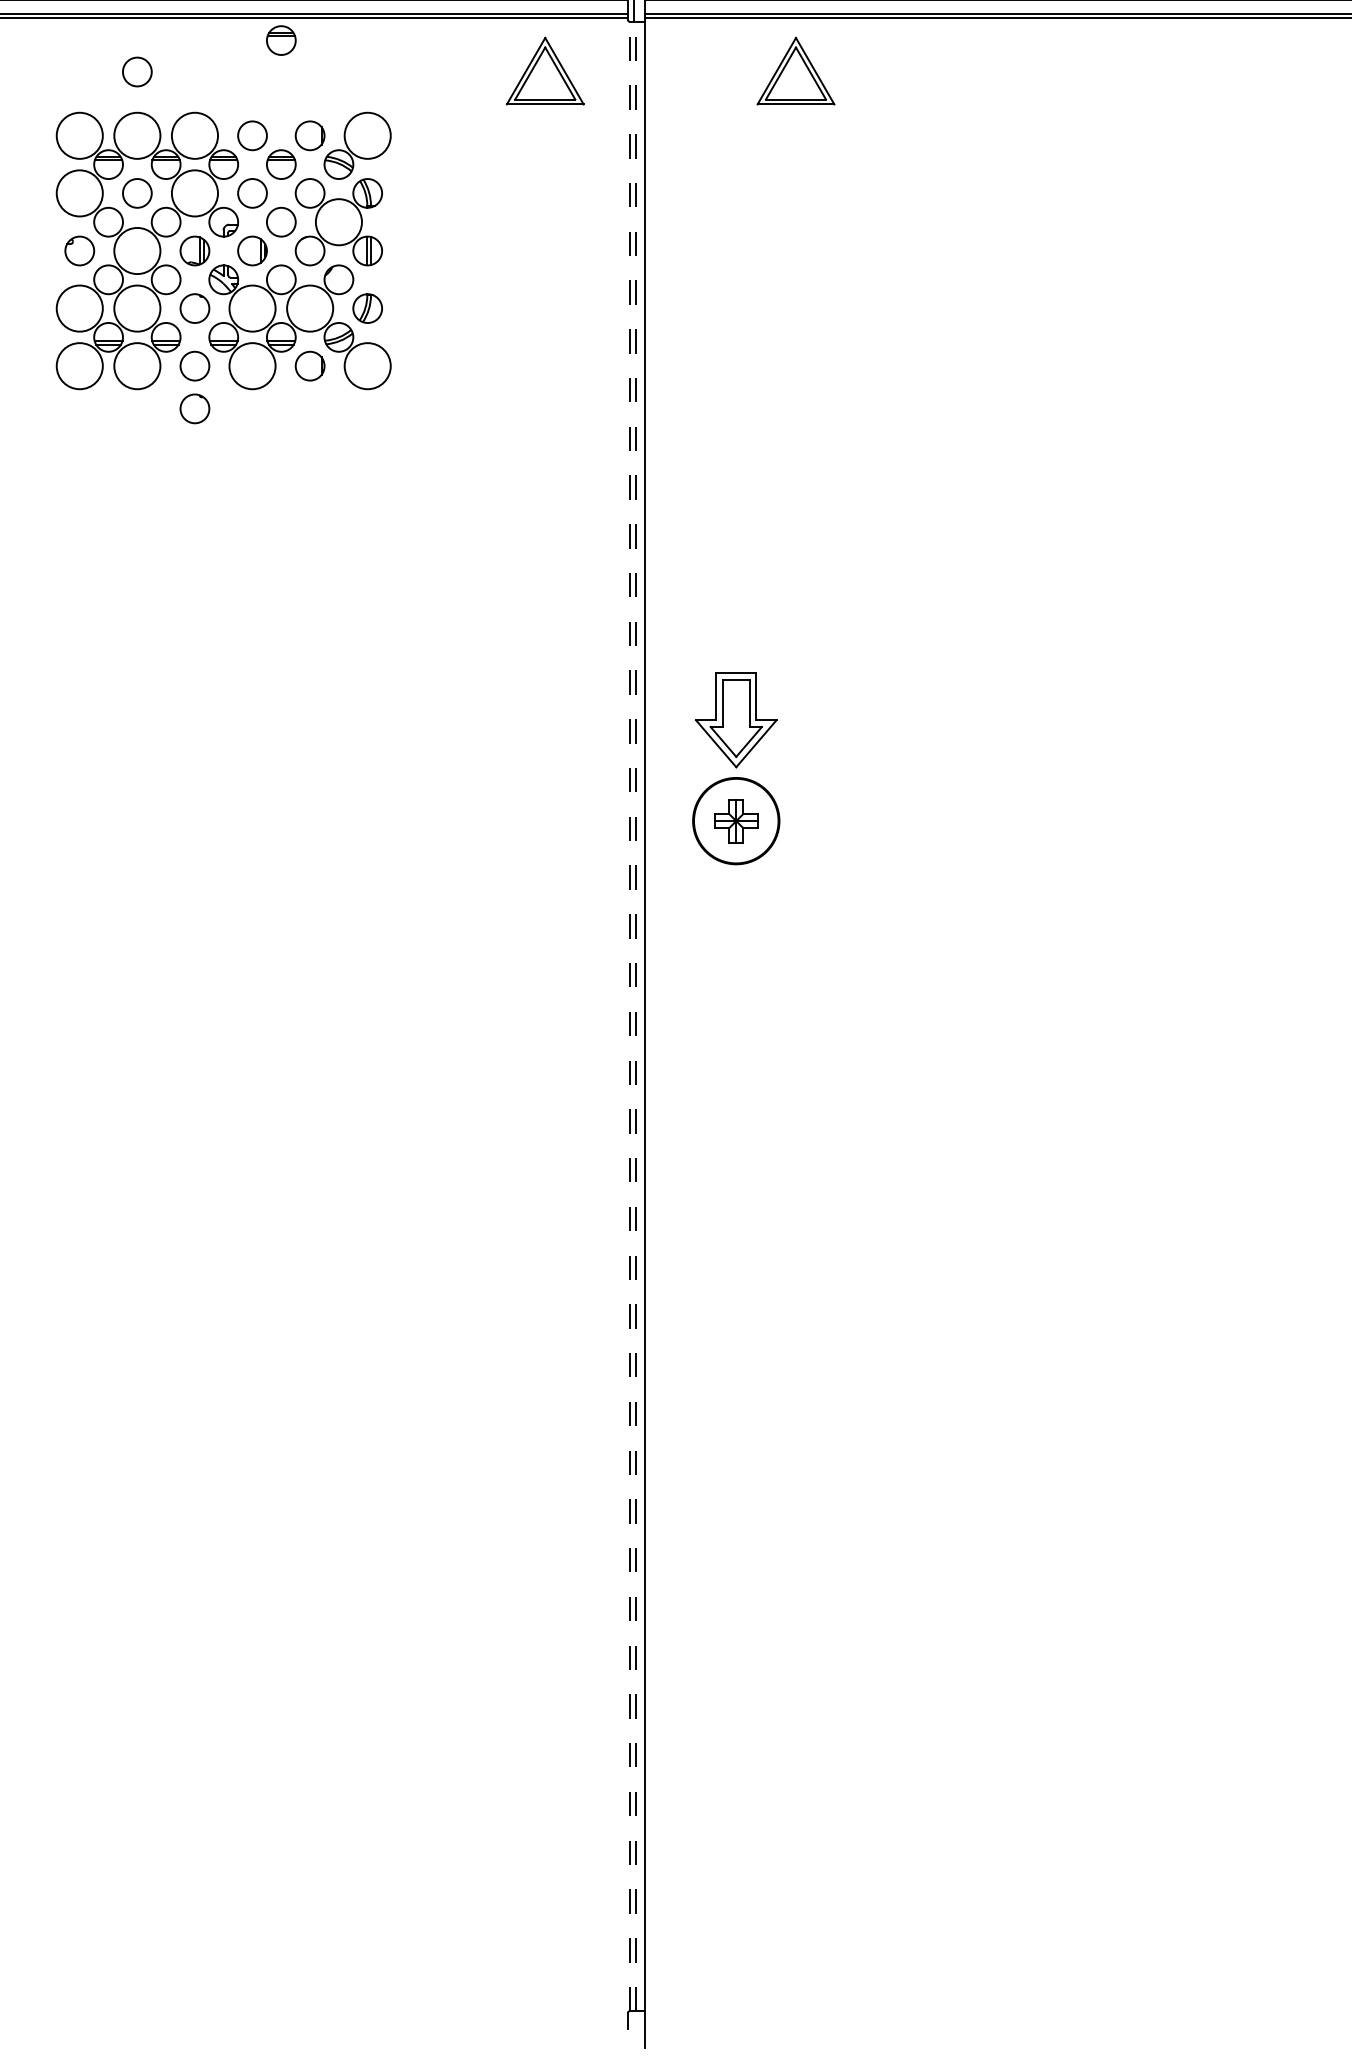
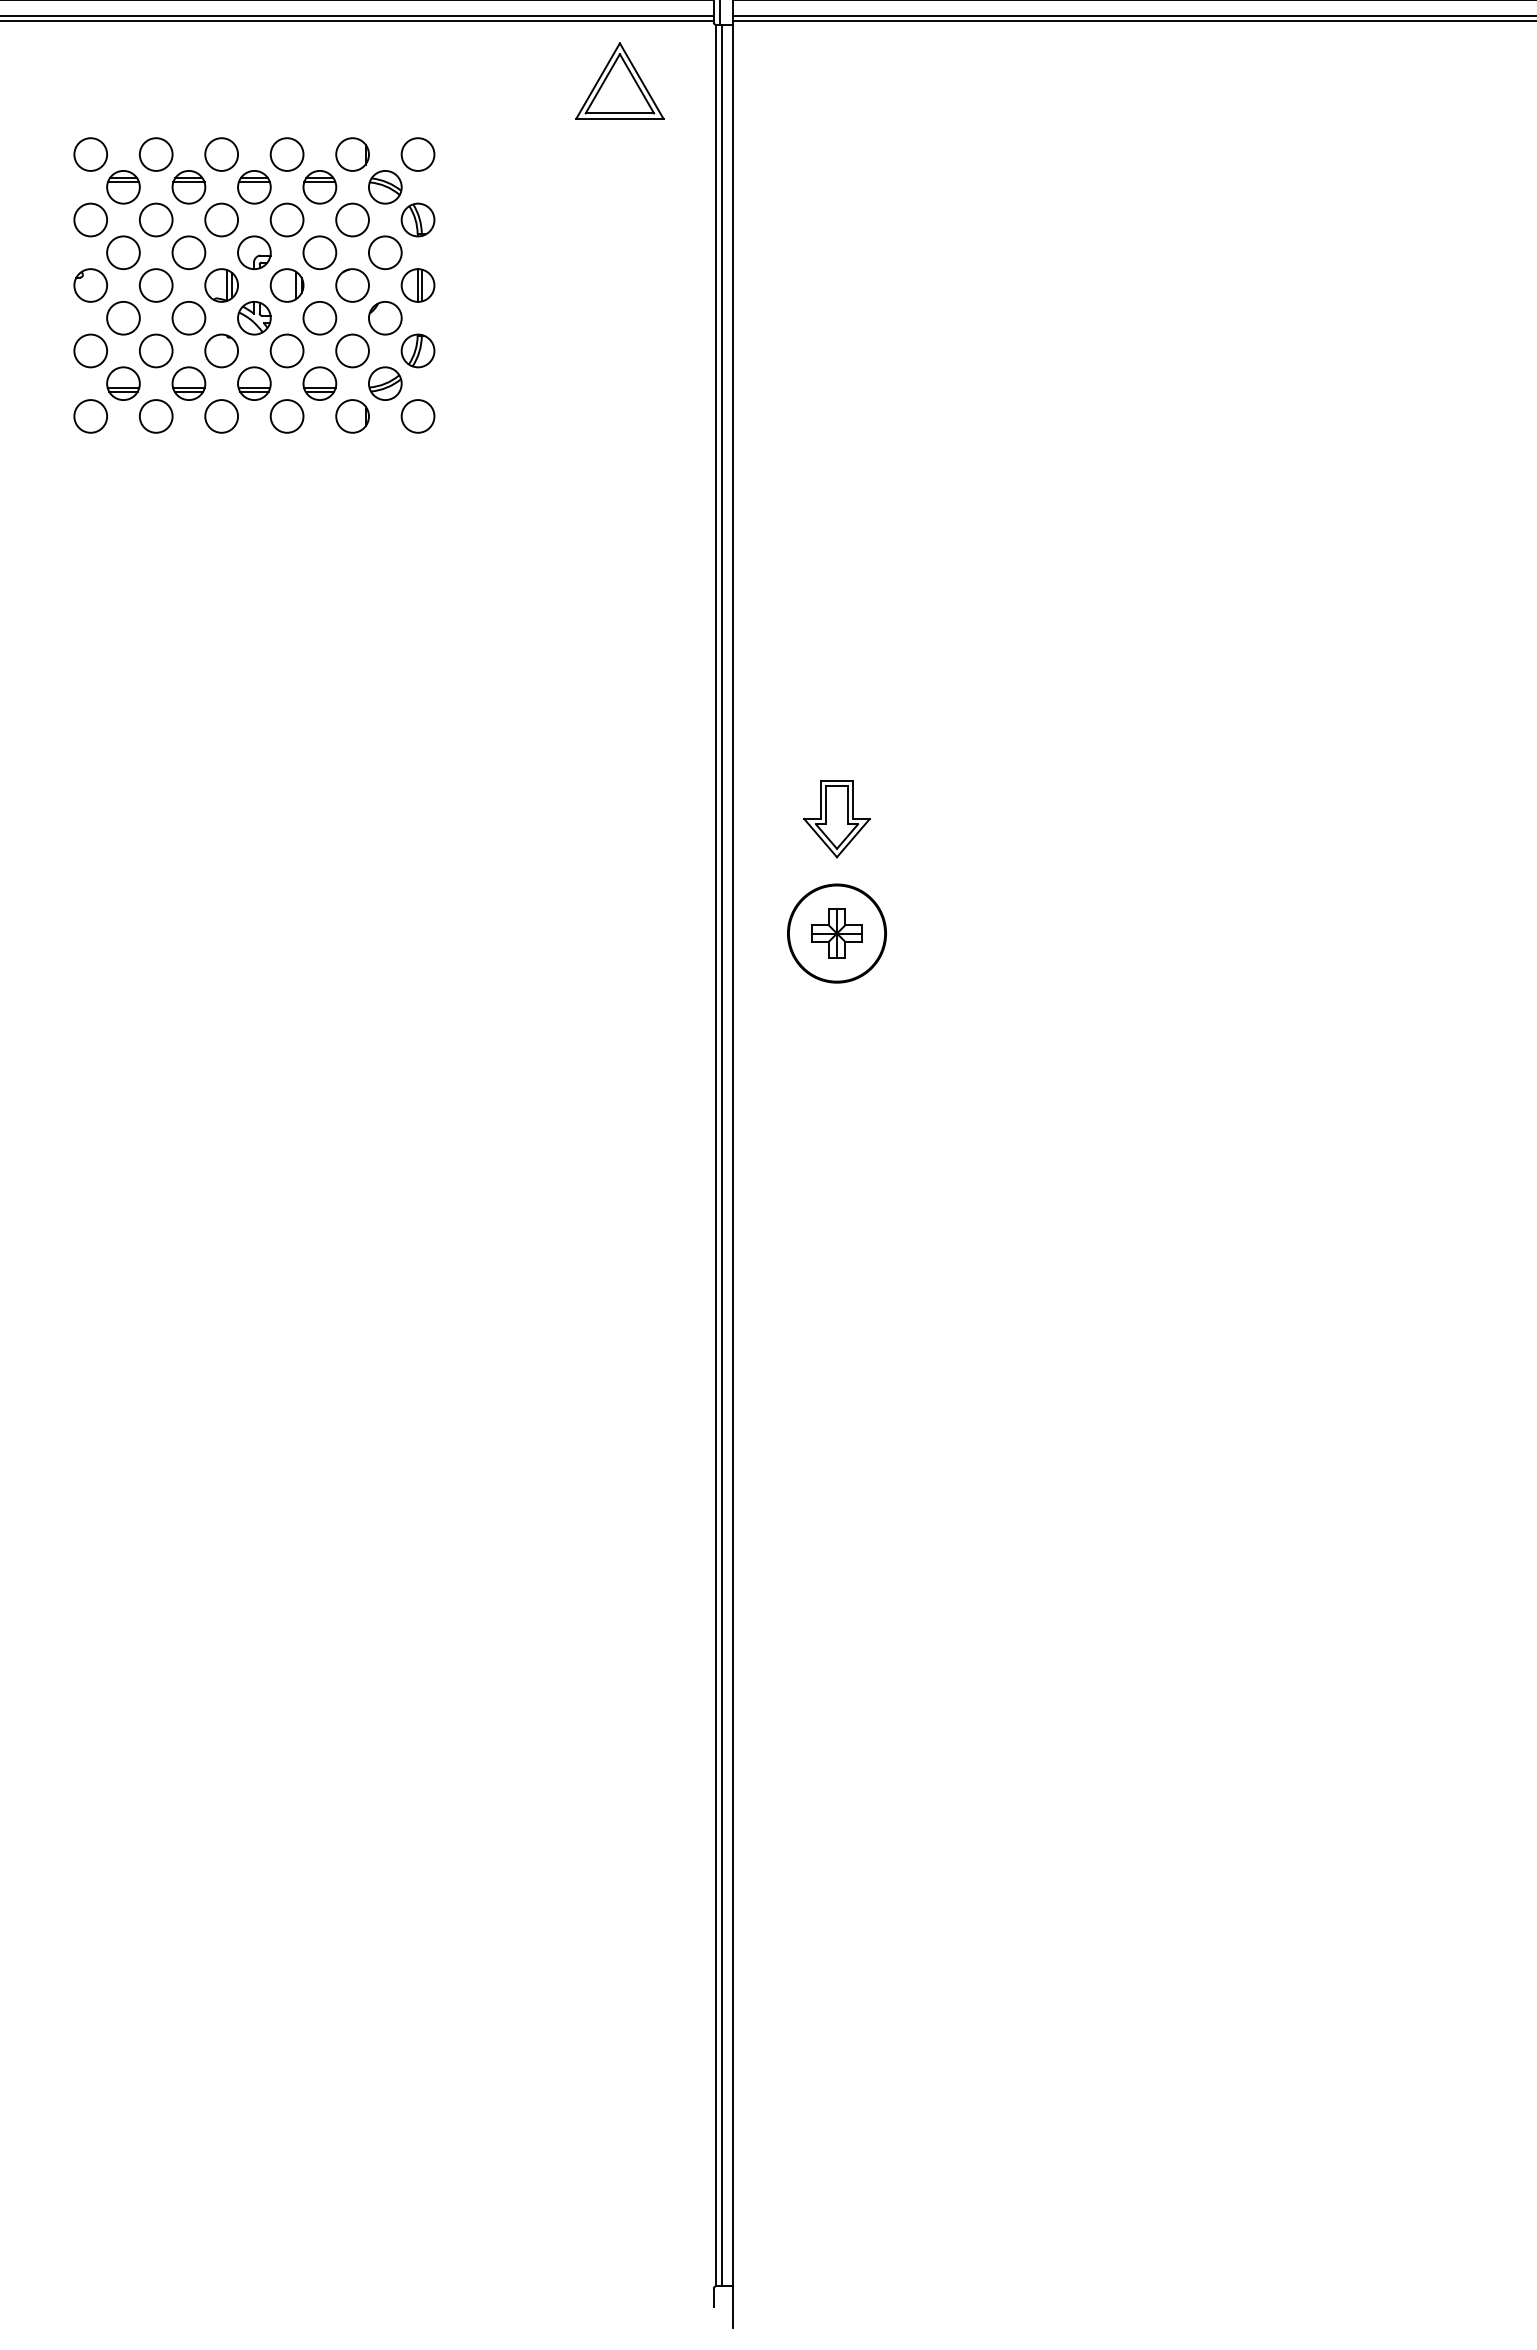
part: (281, 40) -> (319, 46), removed
part: (795, 70) -> (904, 80), removed
circle: (137, 71) -> (156, 81), removed
circle: (79, 135) -> (90, 154), size x0.62
circle: (136, 135) -> (155, 154), size x0.62
circle: (194, 135) -> (221, 154), size x0.62
circle: (367, 135) -> (417, 154), size x0.62
circle: (79, 192) -> (90, 219), size x0.62
circle: (194, 192) -> (221, 219), size x0.62
circle: (338, 221) -> (384, 252), size x0.62
circle: (136, 251) -> (155, 285), size x0.62
circle: (79, 308) -> (90, 350), size x0.62
circle: (136, 308) -> (155, 350), size x0.62
circle: (251, 308) -> (286, 350), size x0.62
circle: (310, 308) -> (352, 350), size x0.62
circle: (79, 366) -> (90, 416), size x0.62
circle: (136, 366) -> (155, 416), size x0.62
circle: (251, 366) -> (286, 416), size x0.62
circle: (367, 366) -> (417, 416), size x0.62
part: (194, 408) -> (221, 464), removed
part: (735, 720) -> (836, 819), size x0.71
line: (629, 1016) -> (715, 1155), dashed -> solid
line: (635, 1016) -> (722, 1155), dashed -> solid

